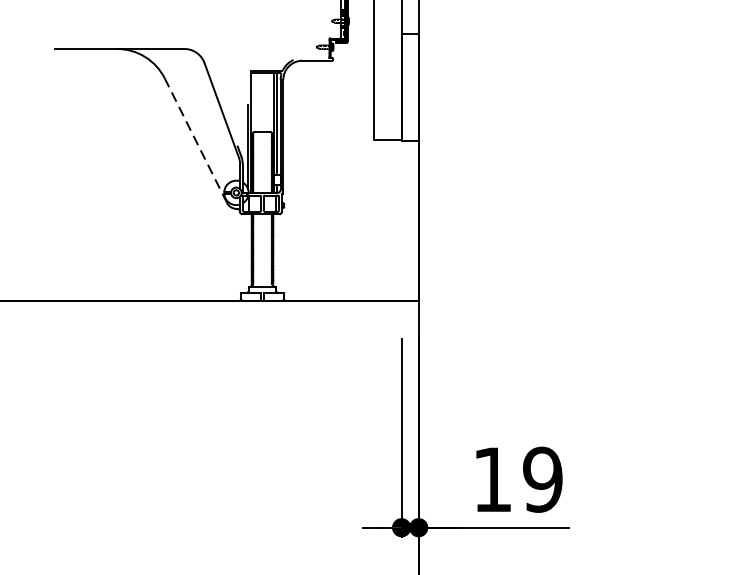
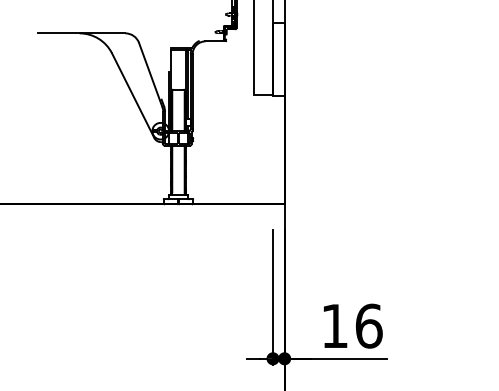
line: (196, 140) -> (133, 95), dashed -> solid
text: (542, 478) -> (368, 325), 19 -> 16

